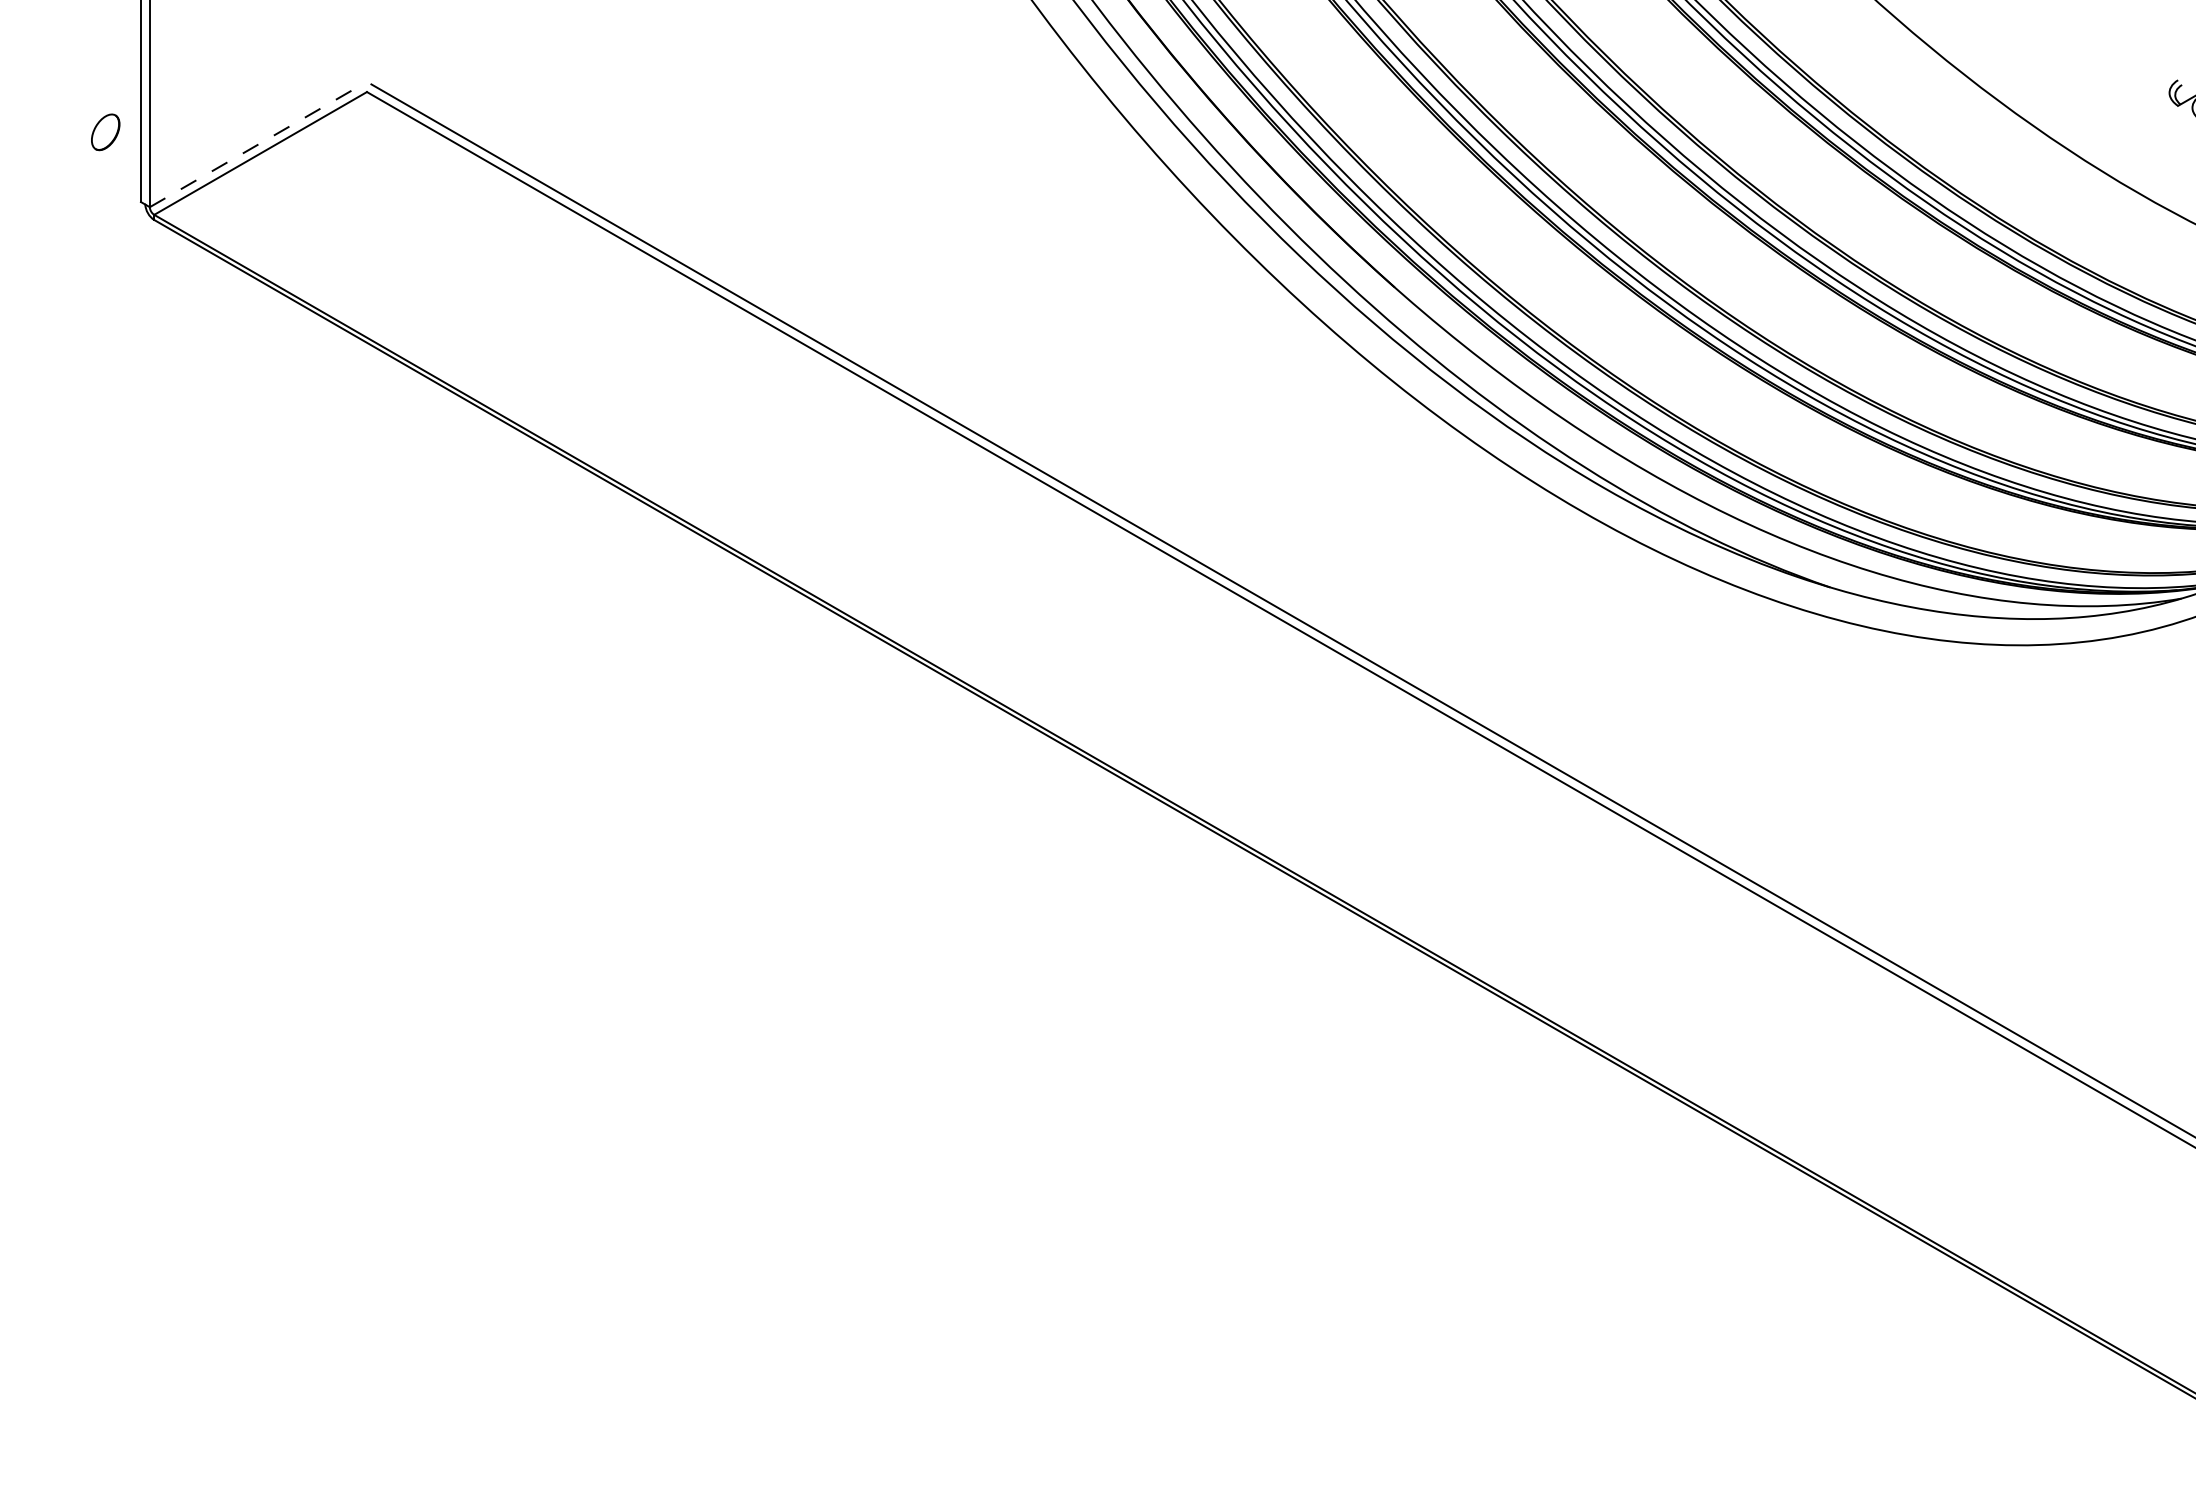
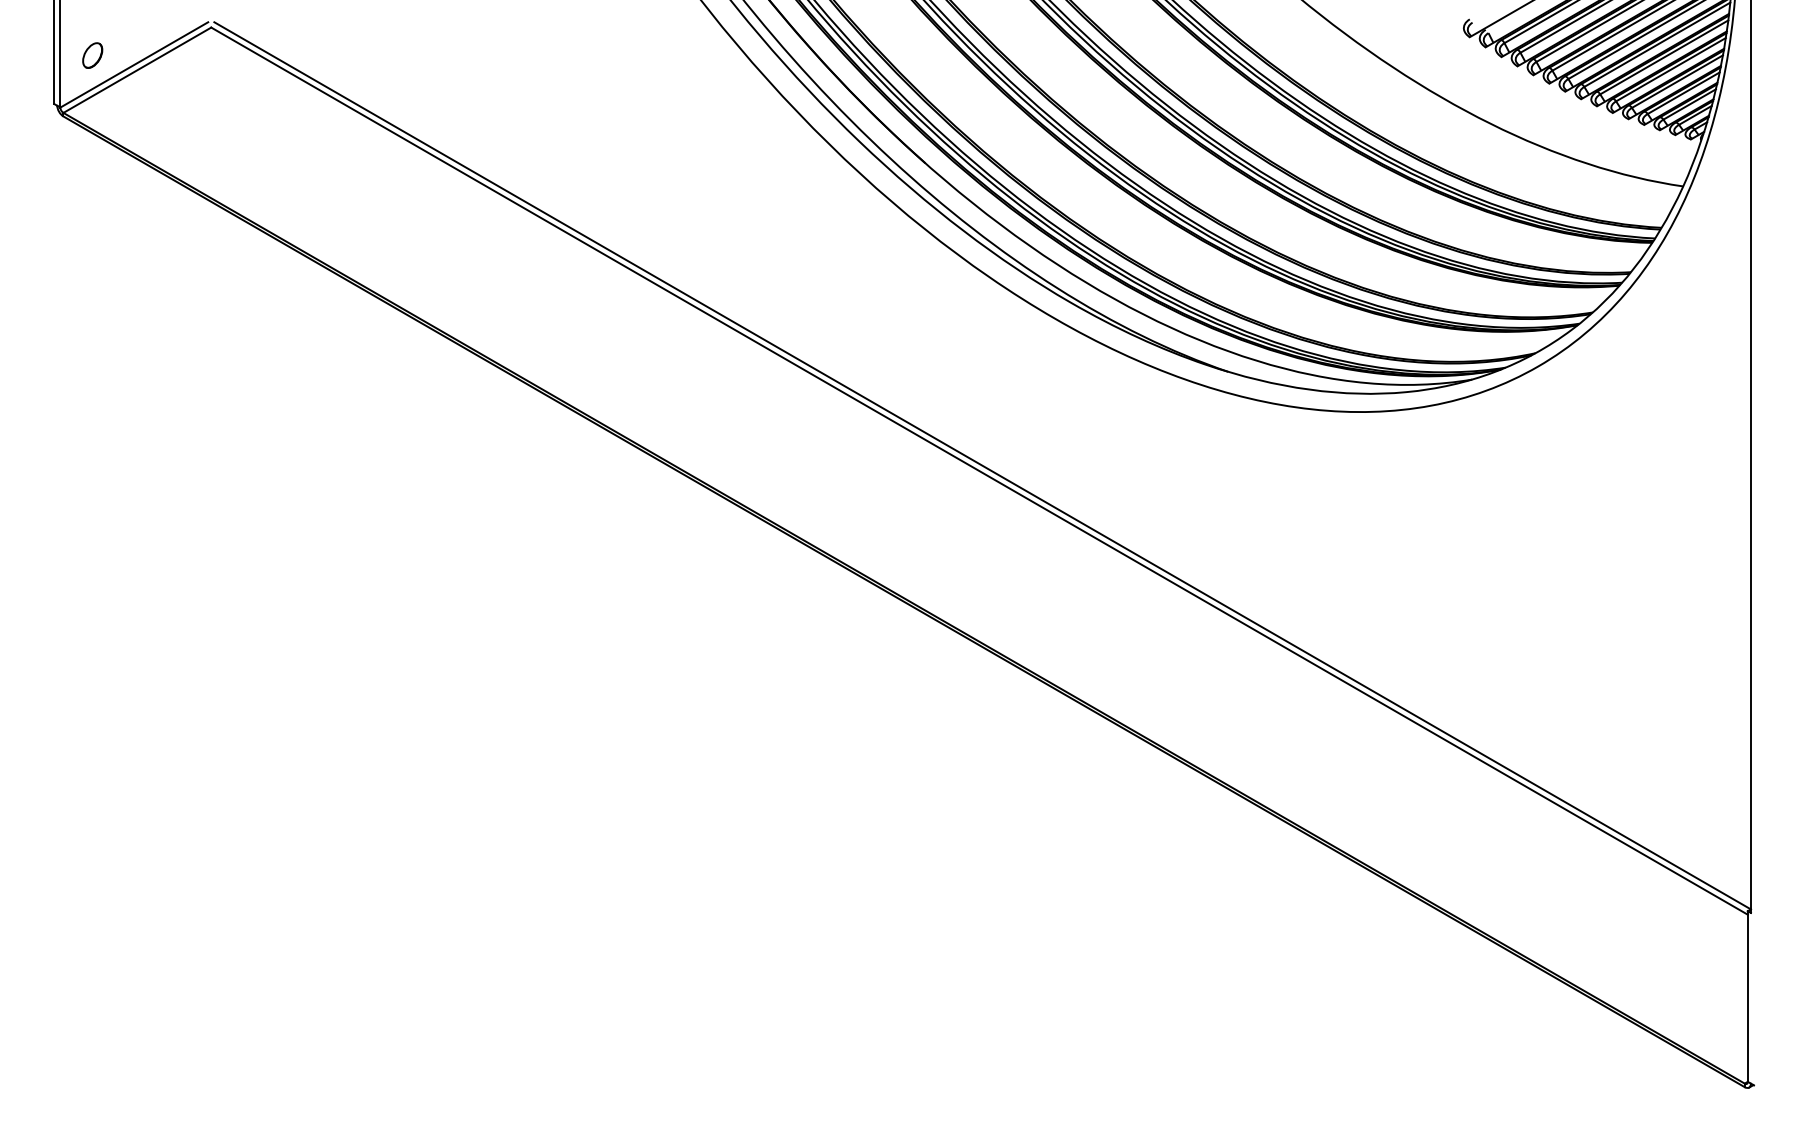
part: (105, 132) -> (92, 55), moved
line: (256, 145) -> (134, 64), dashed -> solid

